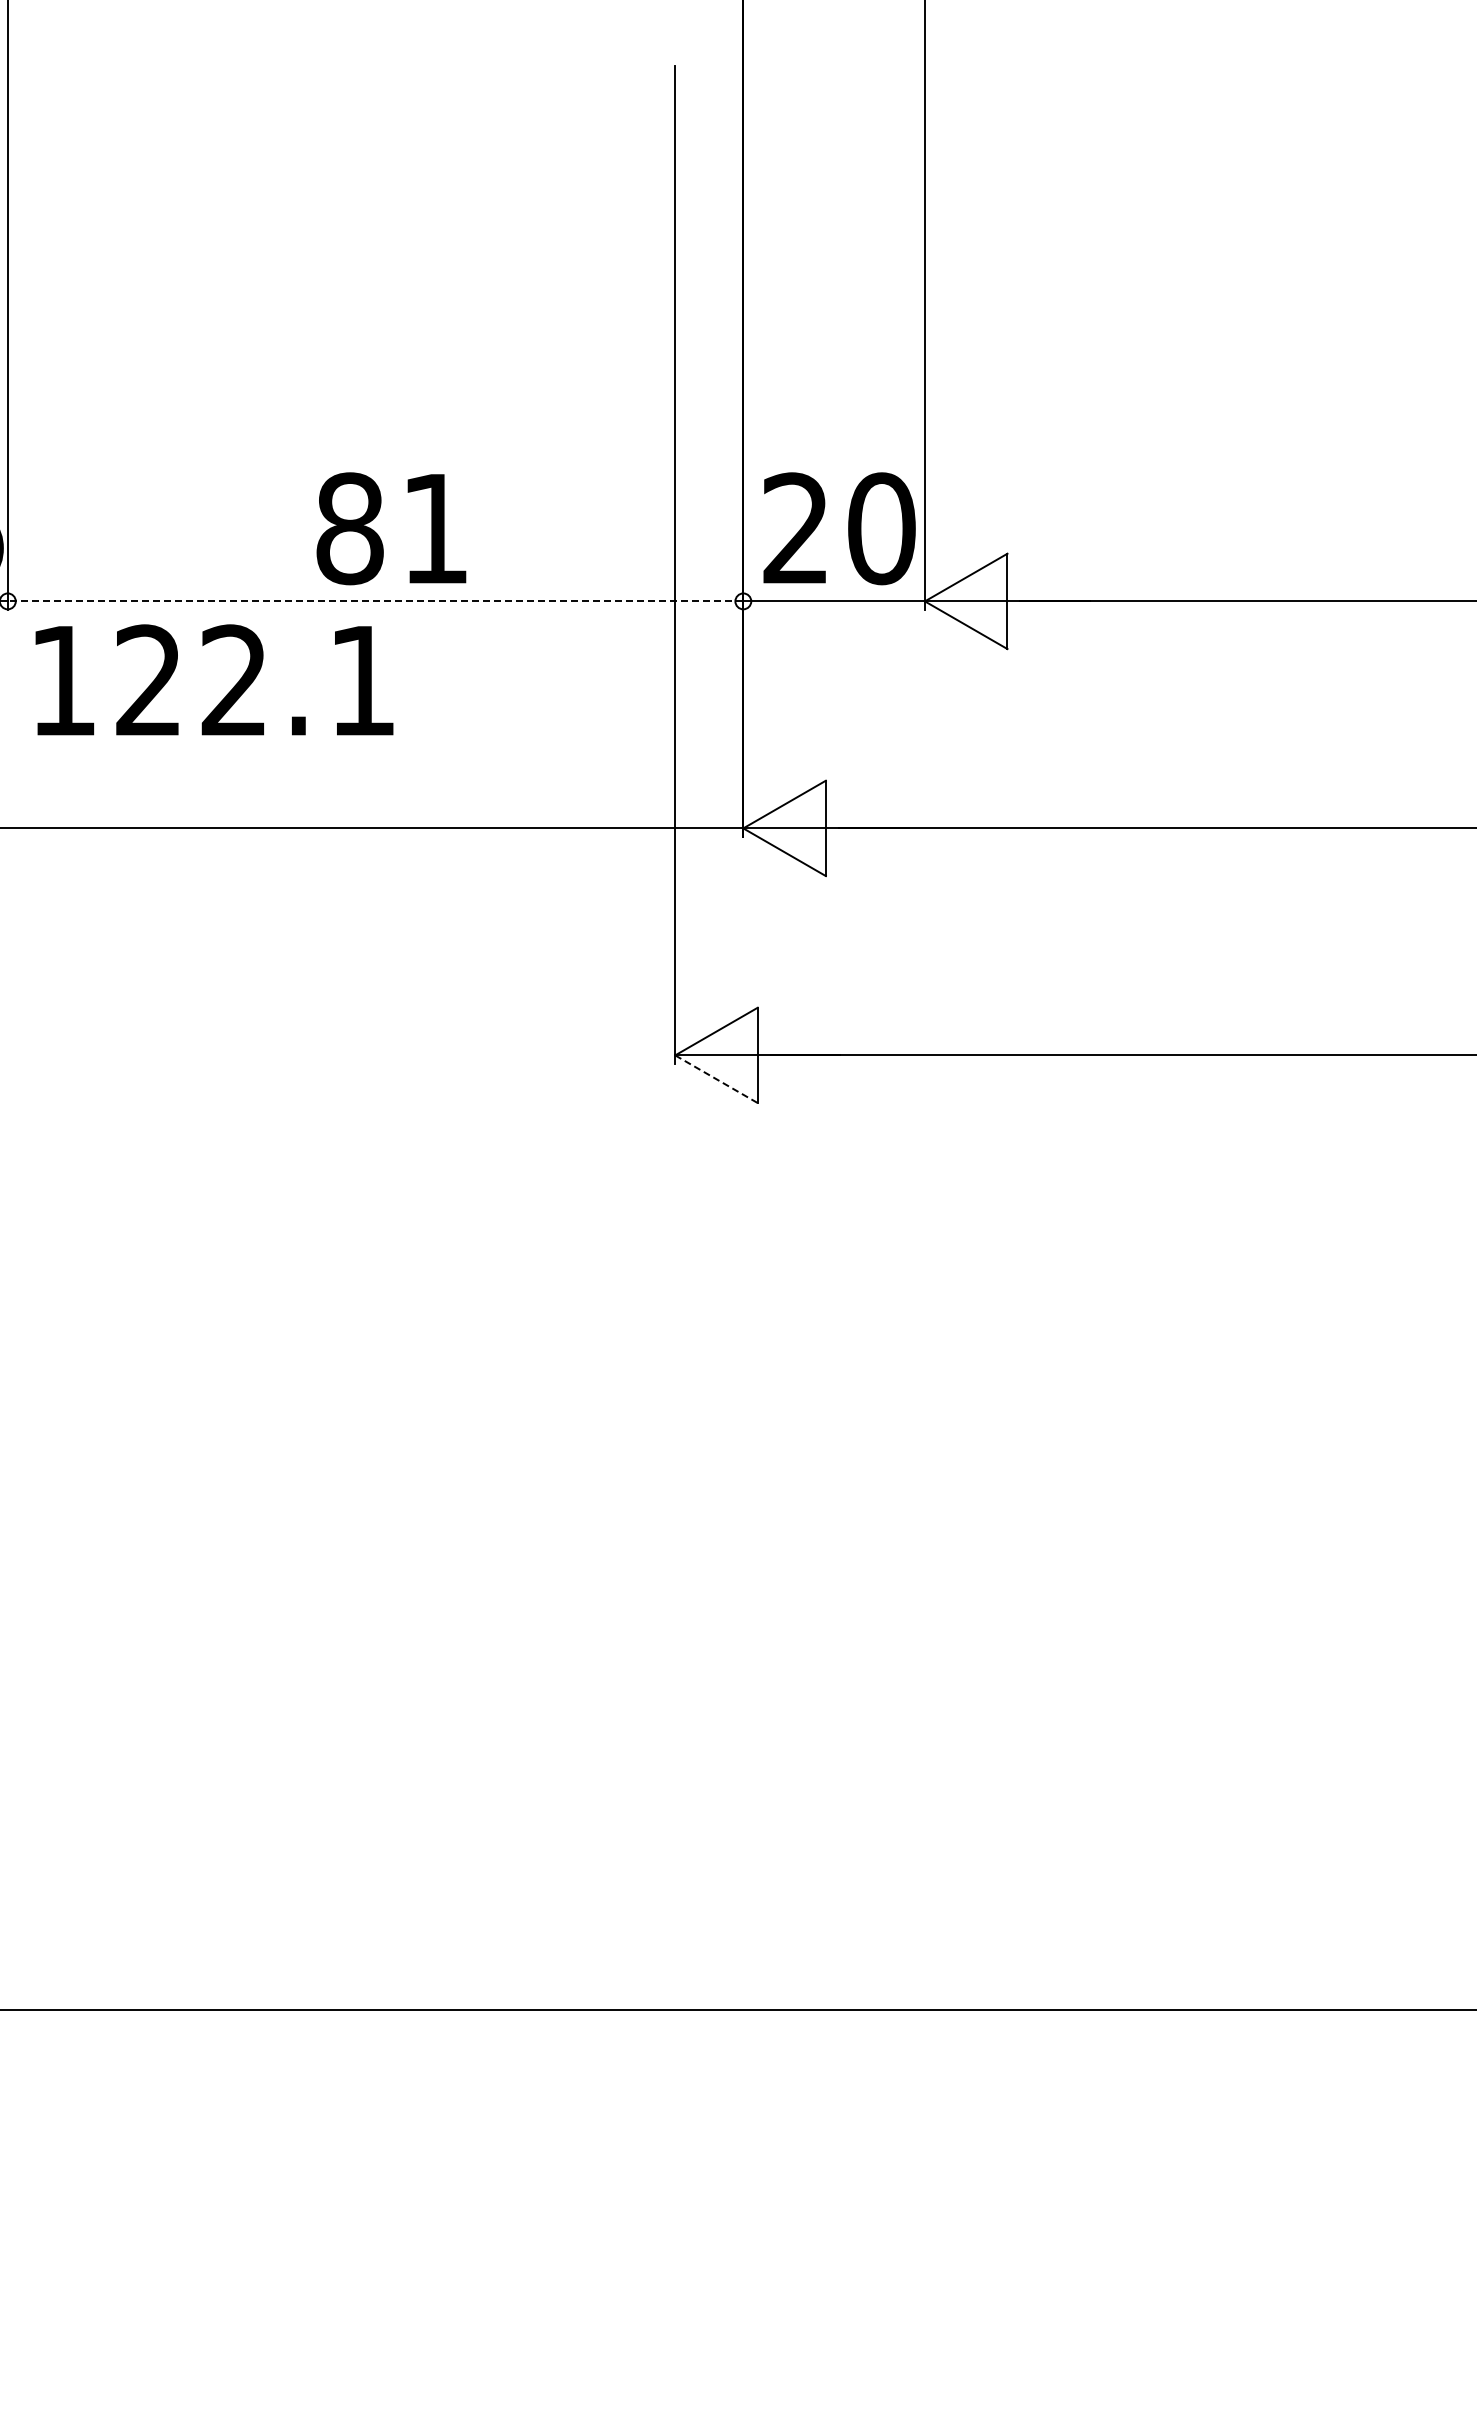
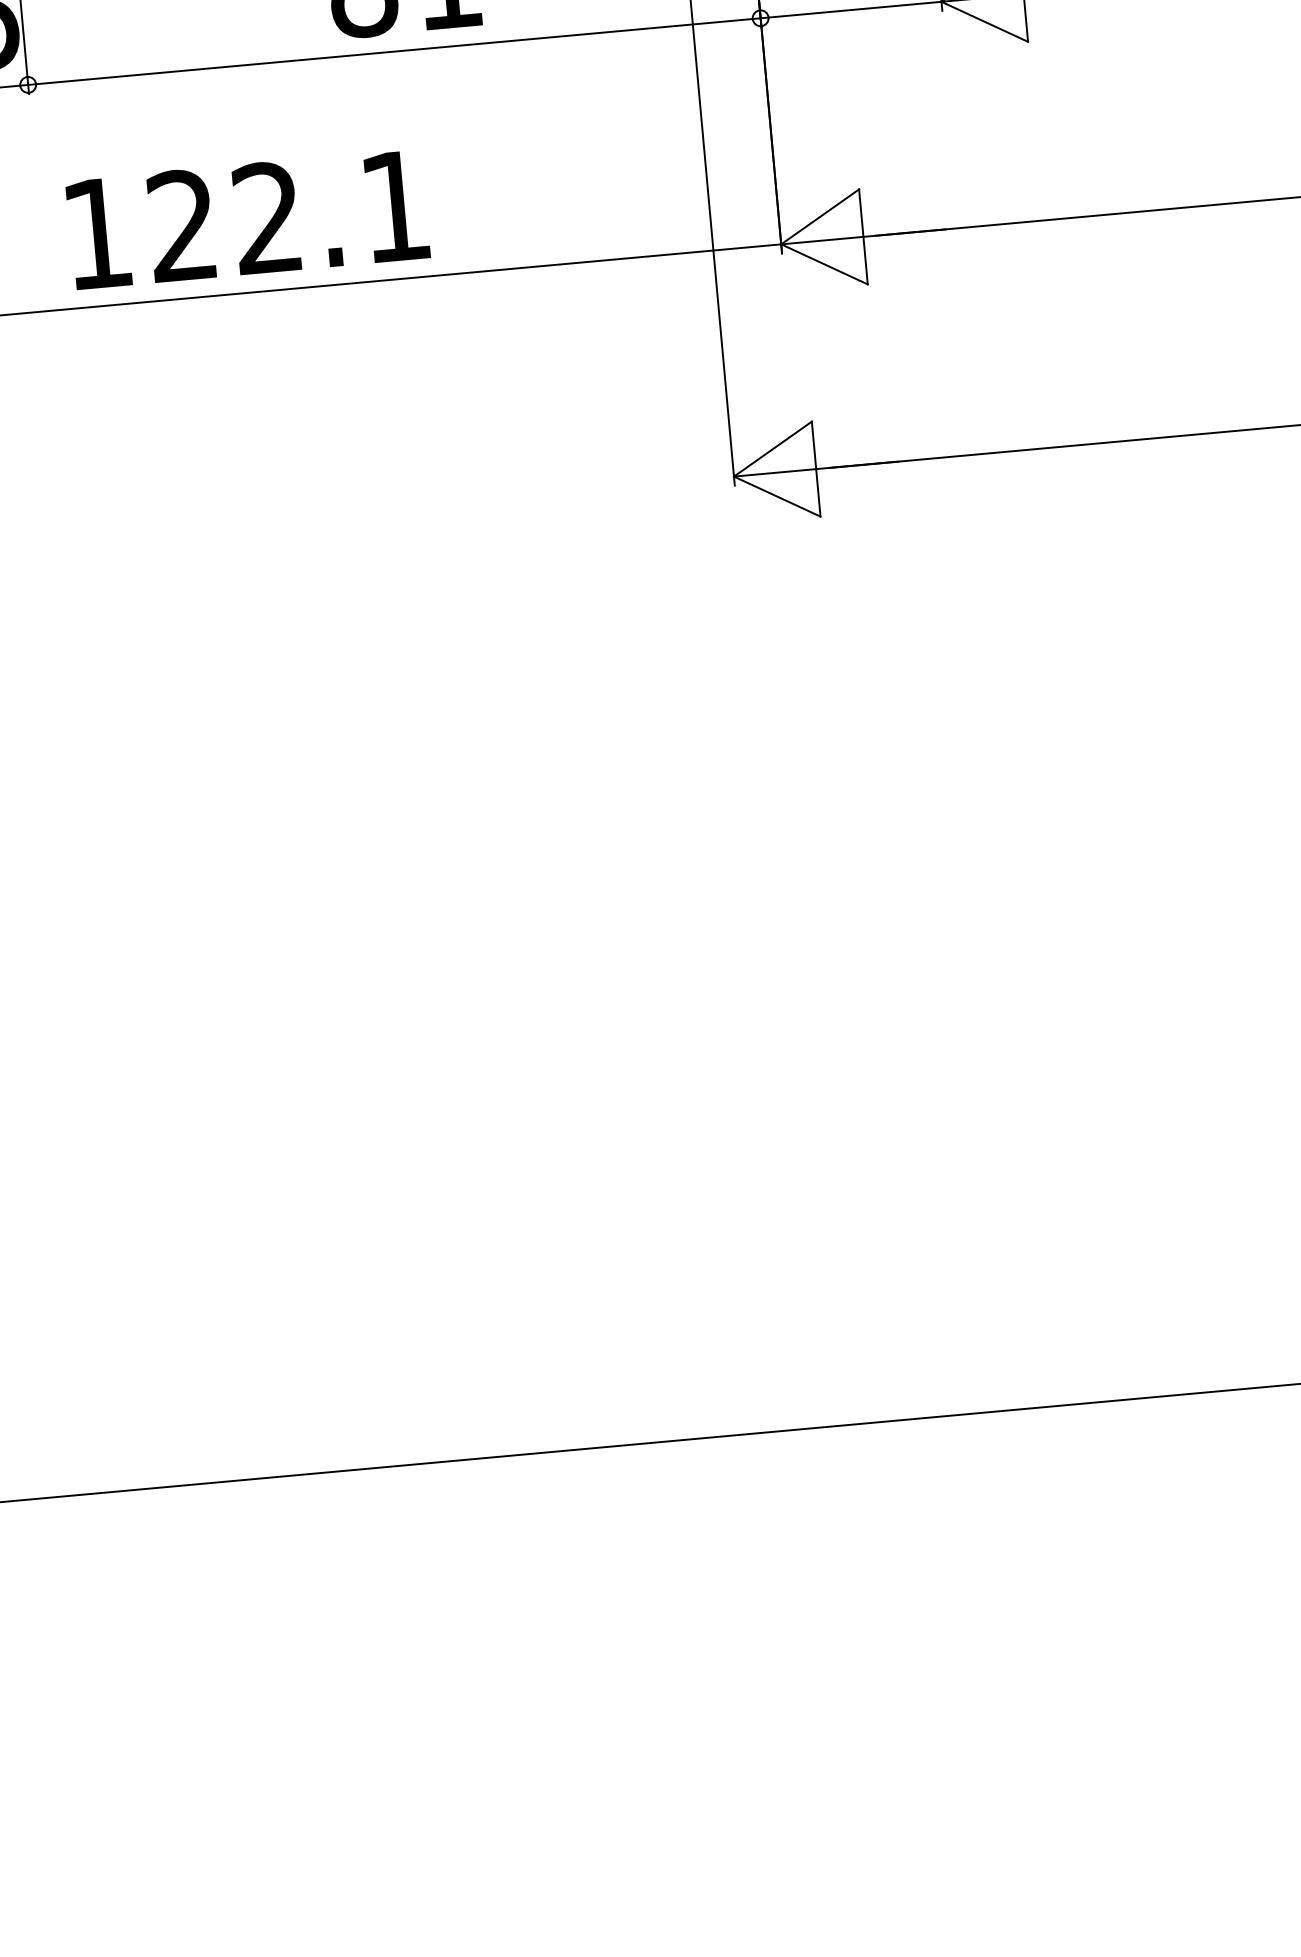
line: (375, 601) -> (394, 51), dashed -> solid
text: (214, 679) -> (247, 218), moved
line: (716, 1079) -> (777, 496), dashed -> solid

